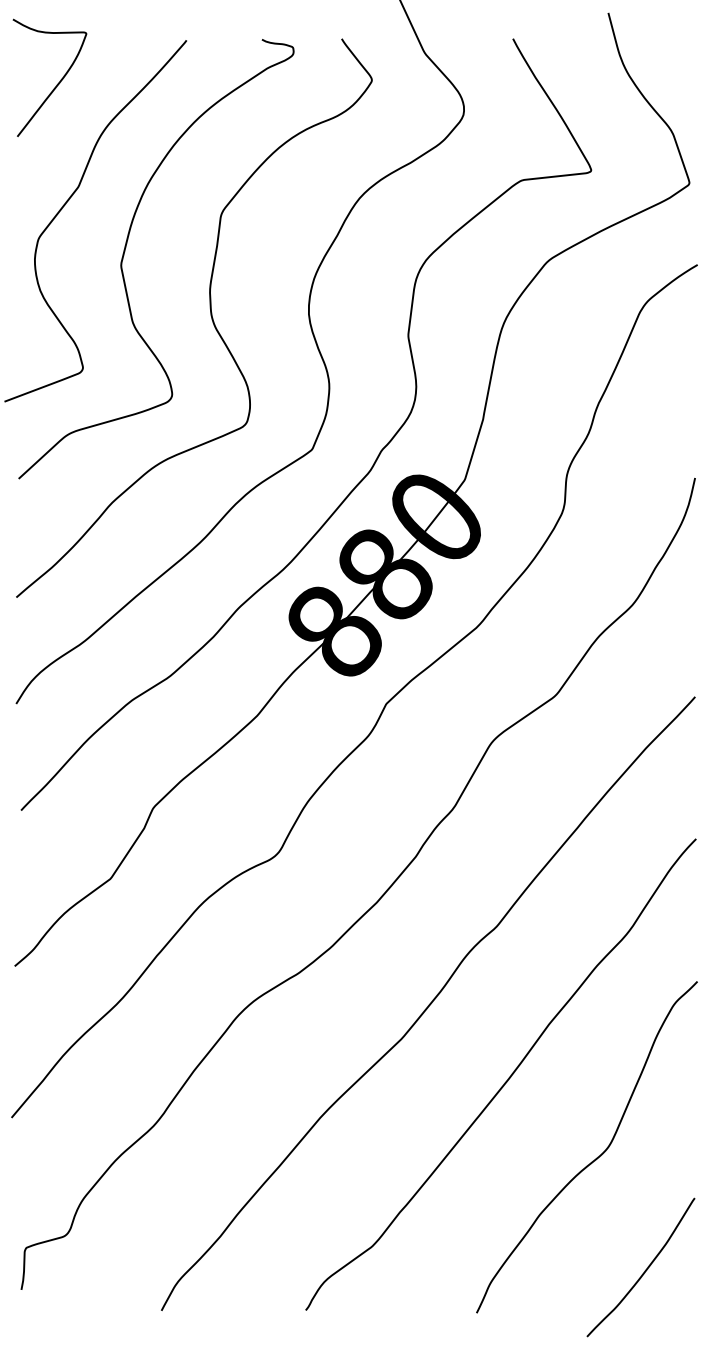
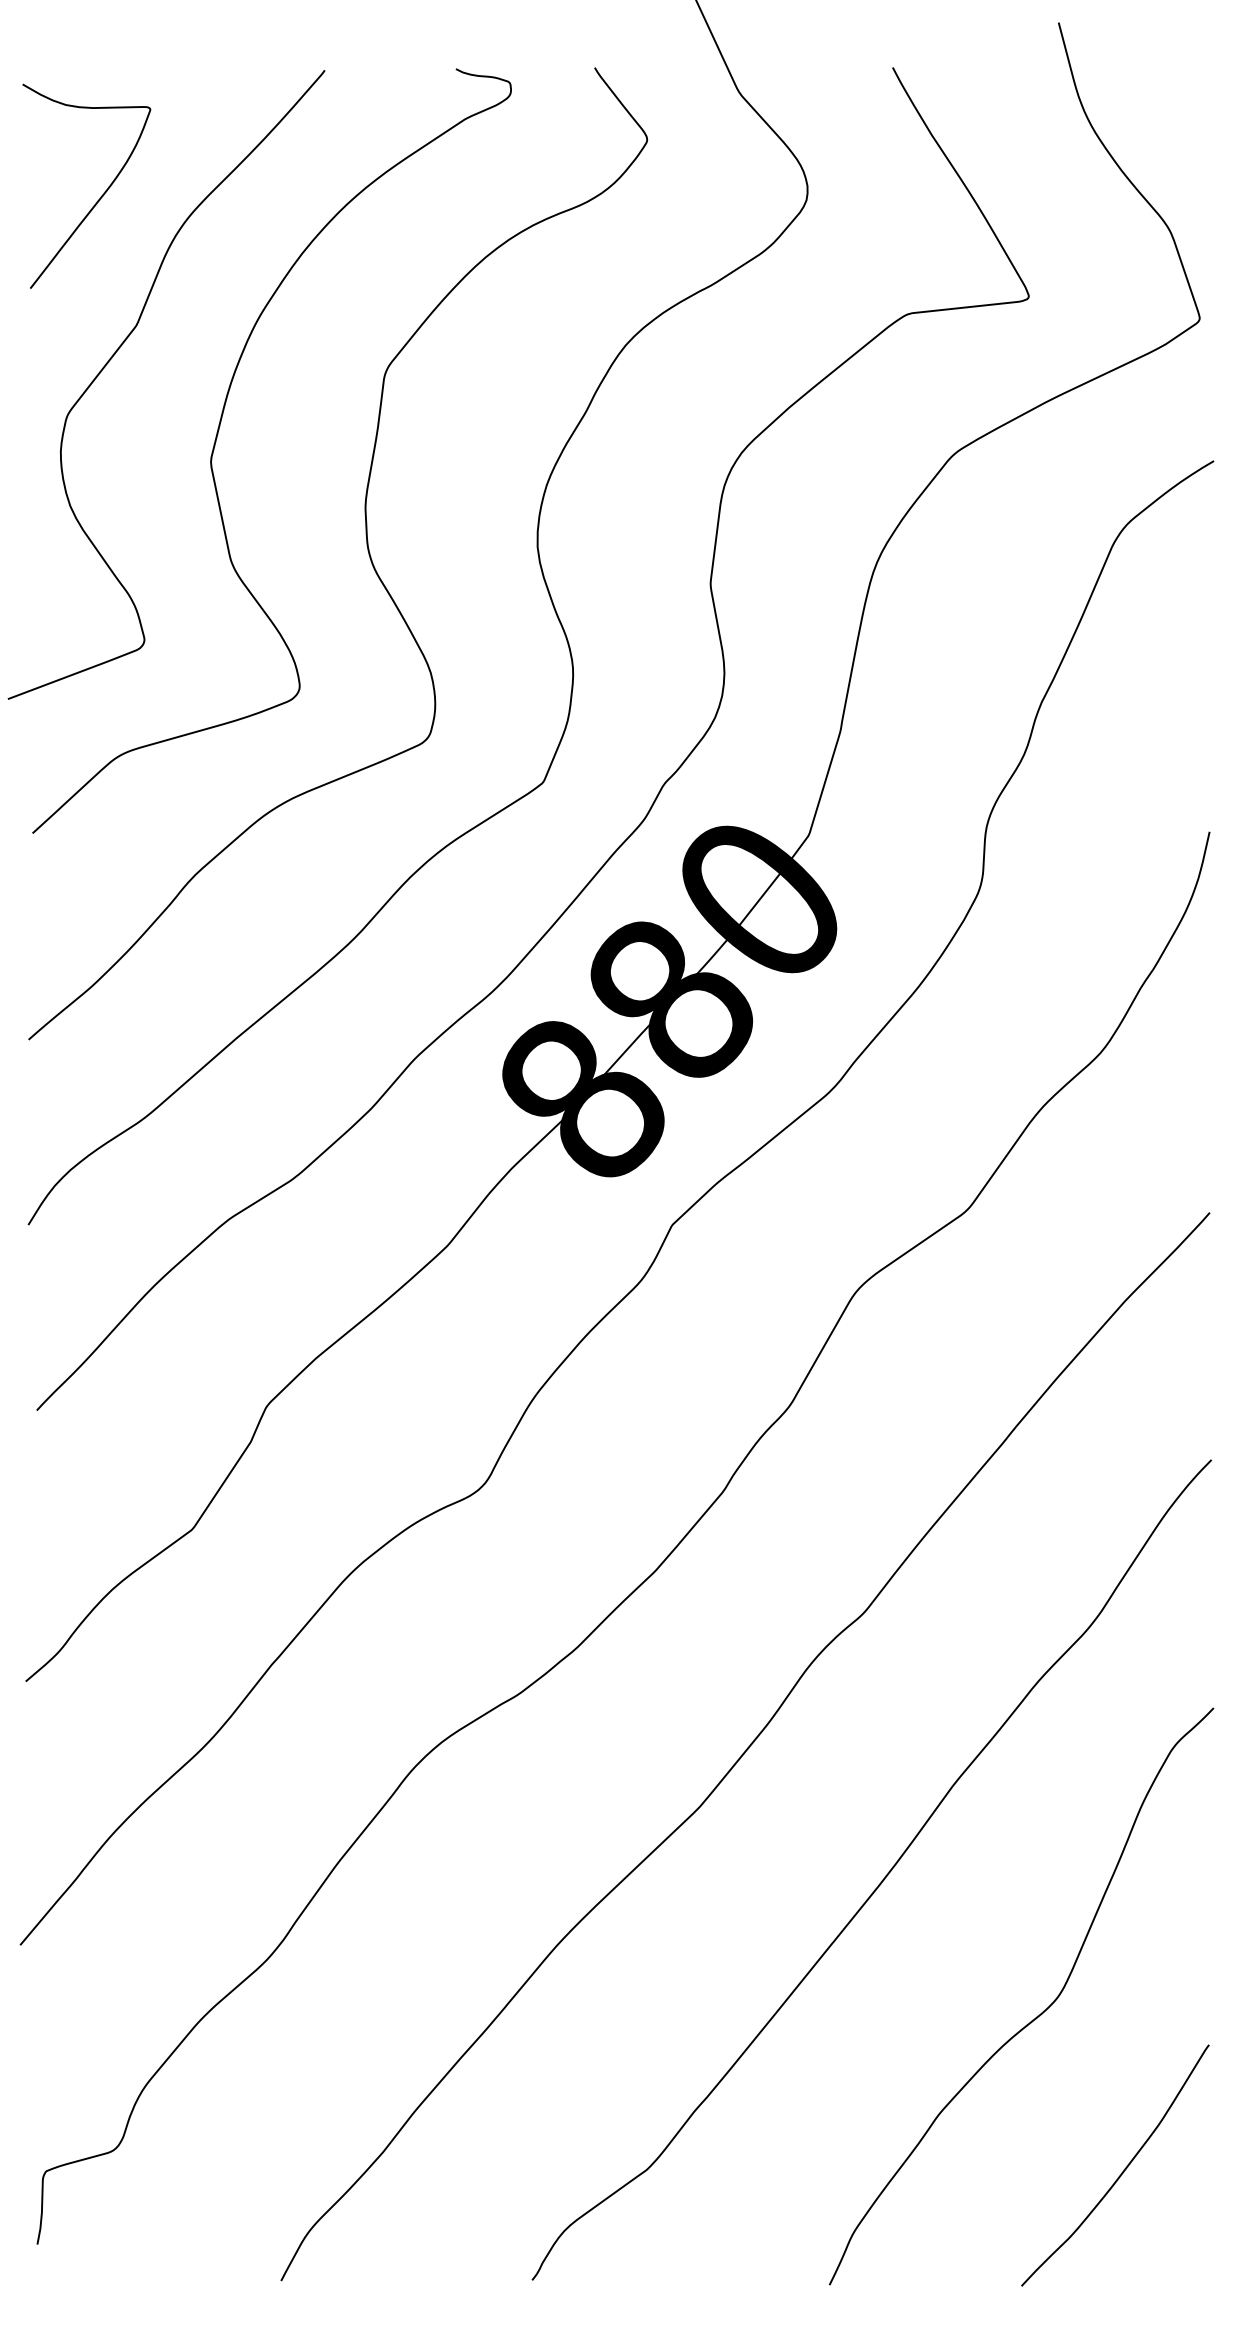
curve: (56, 84) -> (98, 197), moved
curve: (644, 1270) -> (1121, 2170), moved

